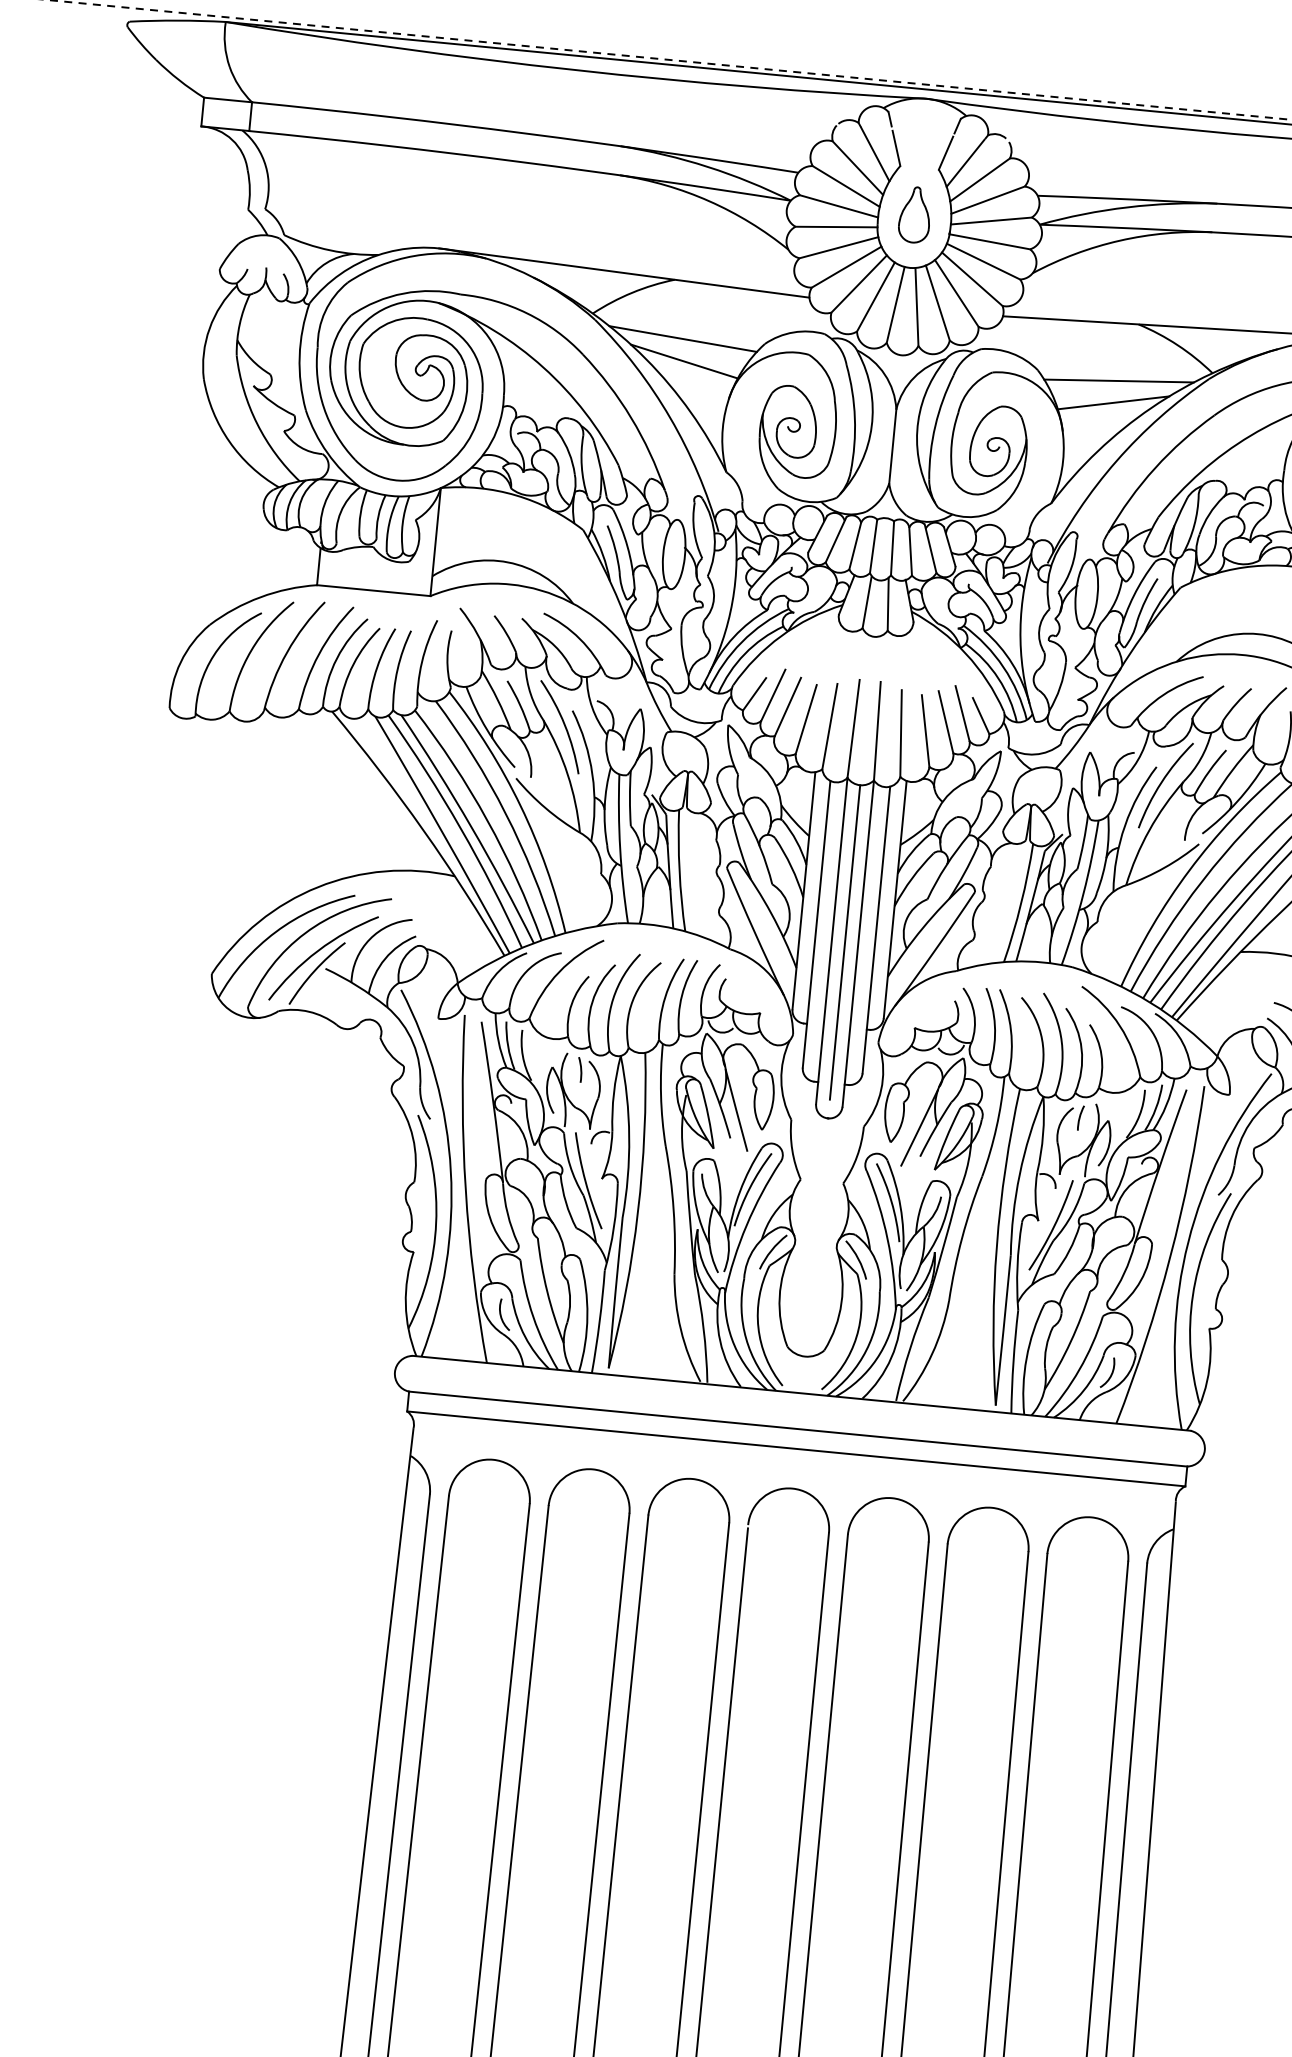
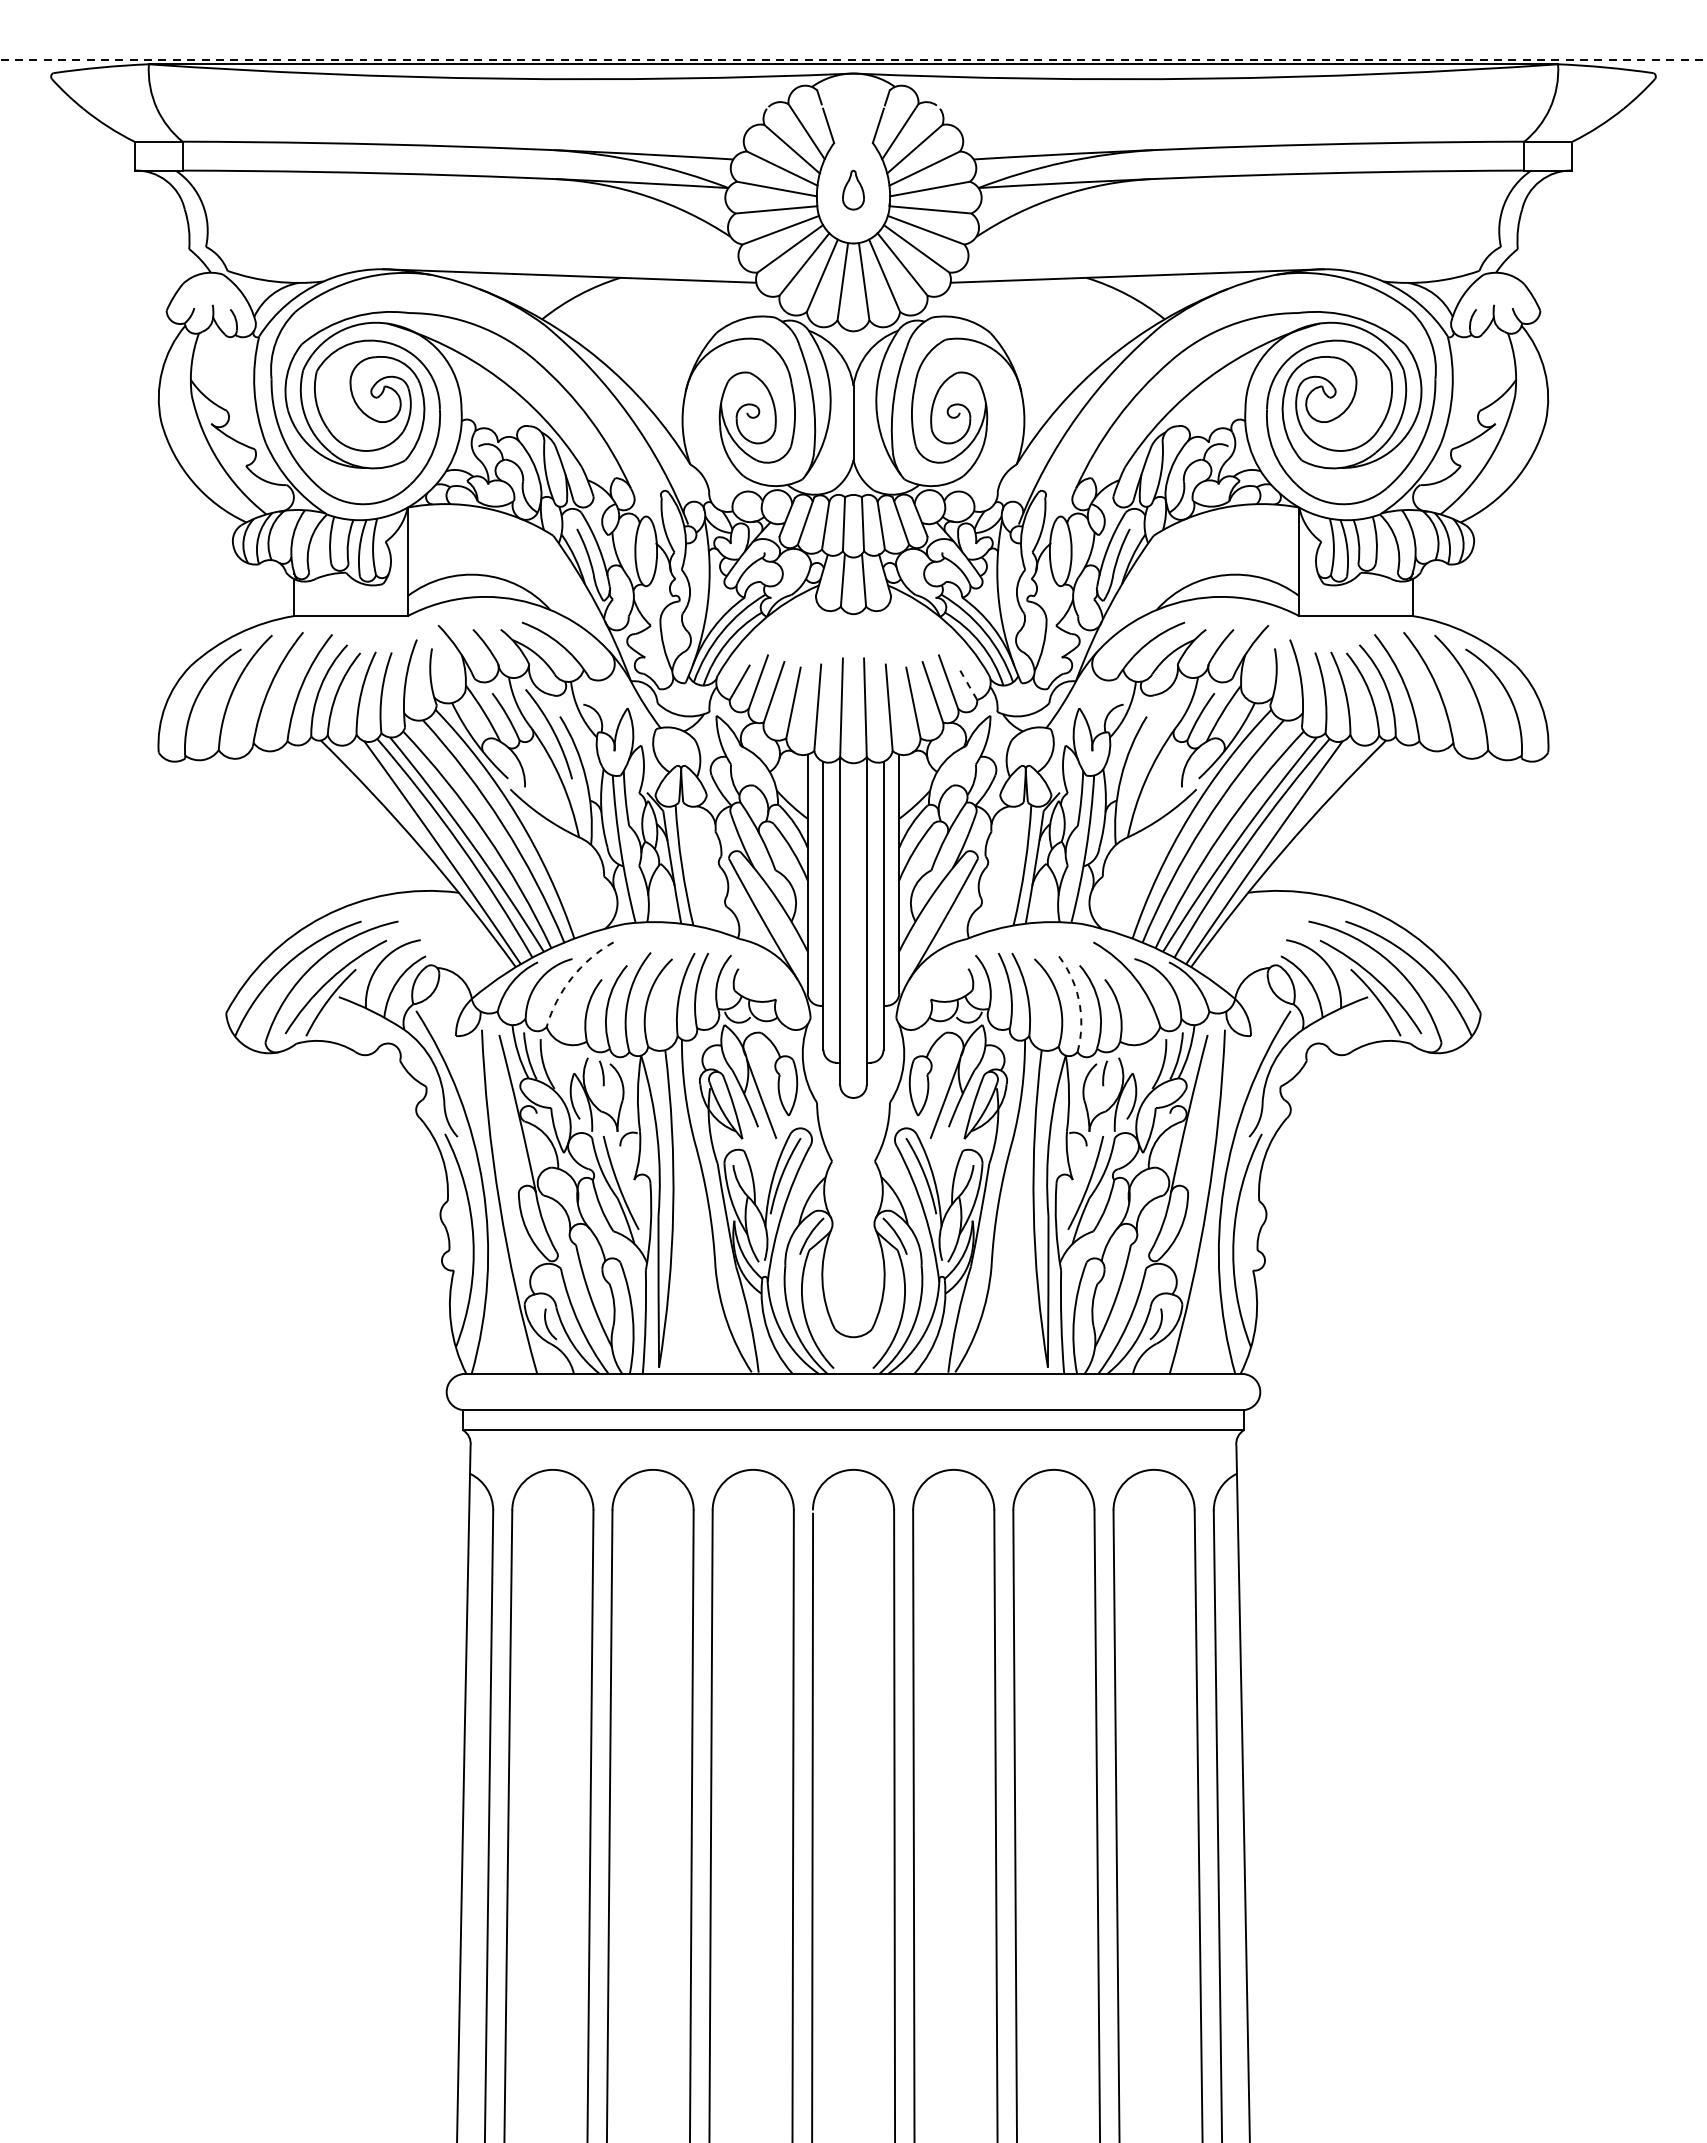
part: (915, 214) -> (853, 189), size x0.7
line: (683, 338) -> (634, 335), removed
line: (683, 361) -> (637, 358), removed
line: (1118, 380) -> (1071, 335), removed
line: (1112, 402) -> (1068, 358), removed
line: (981, 715) -> (967, 682), solid -> dashed
arc: (1161, 784) -> (1153, 733), removed
line: (845, 942) -> (853, 921), removed
arc: (558, 972) -> (571, 978), solid -> dashed
arc: (1061, 1041) -> (1078, 999), solid -> dashed

